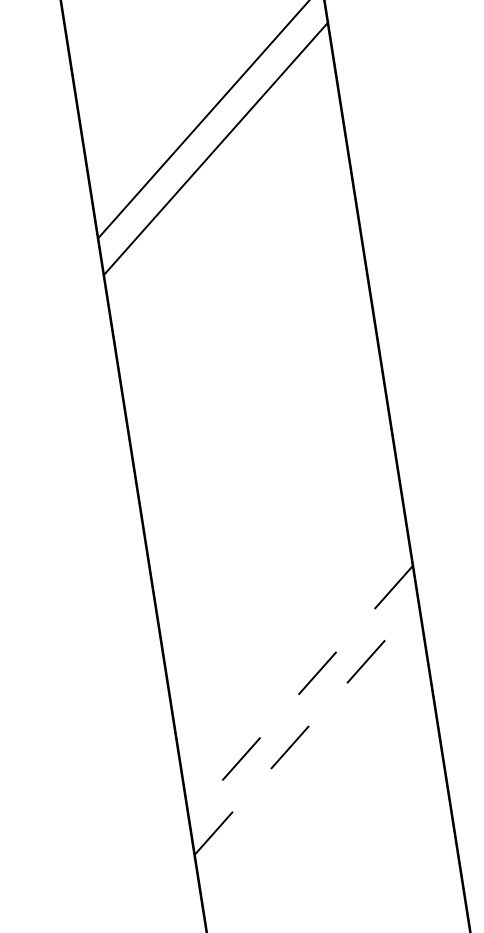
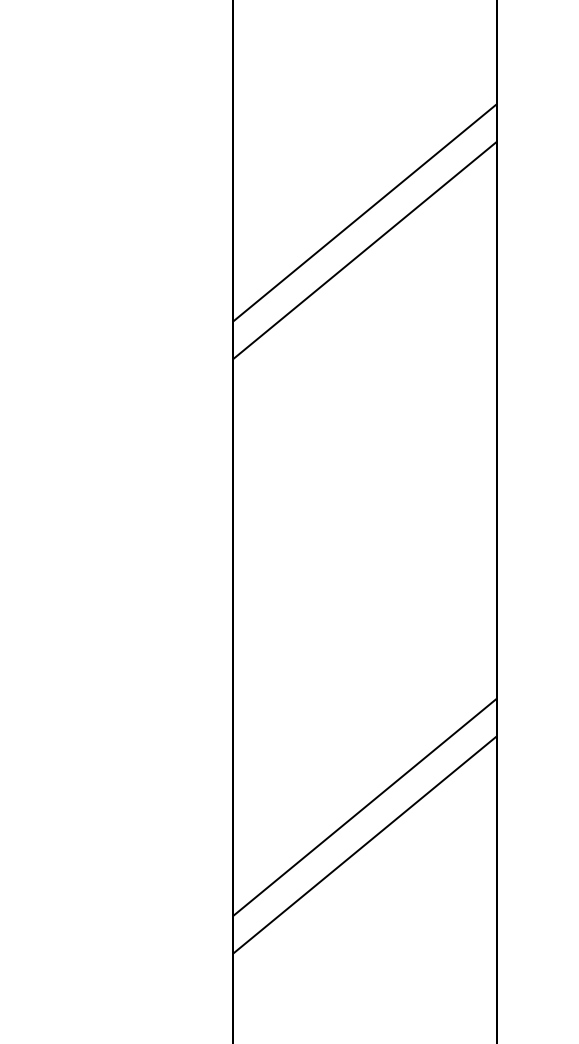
line: (301, 692) -> (365, 807), dashed -> solid
line: (307, 729) -> (365, 845), dashed -> solid

